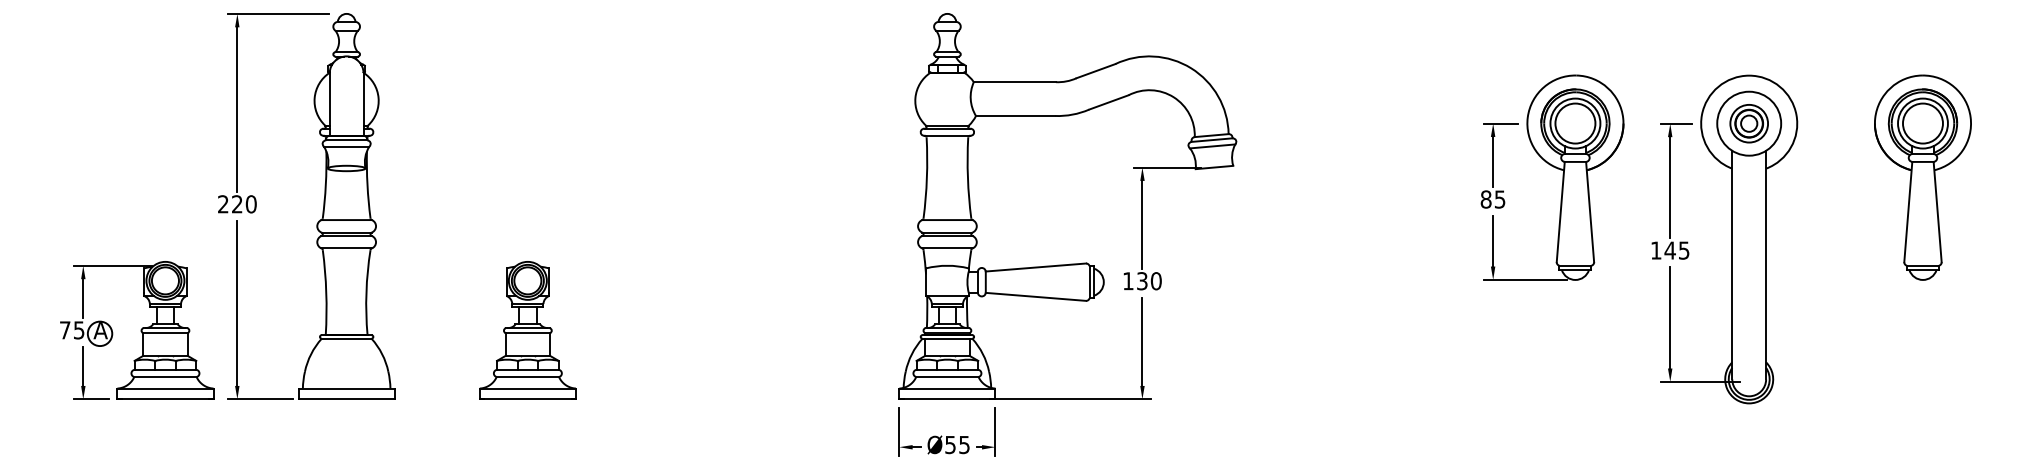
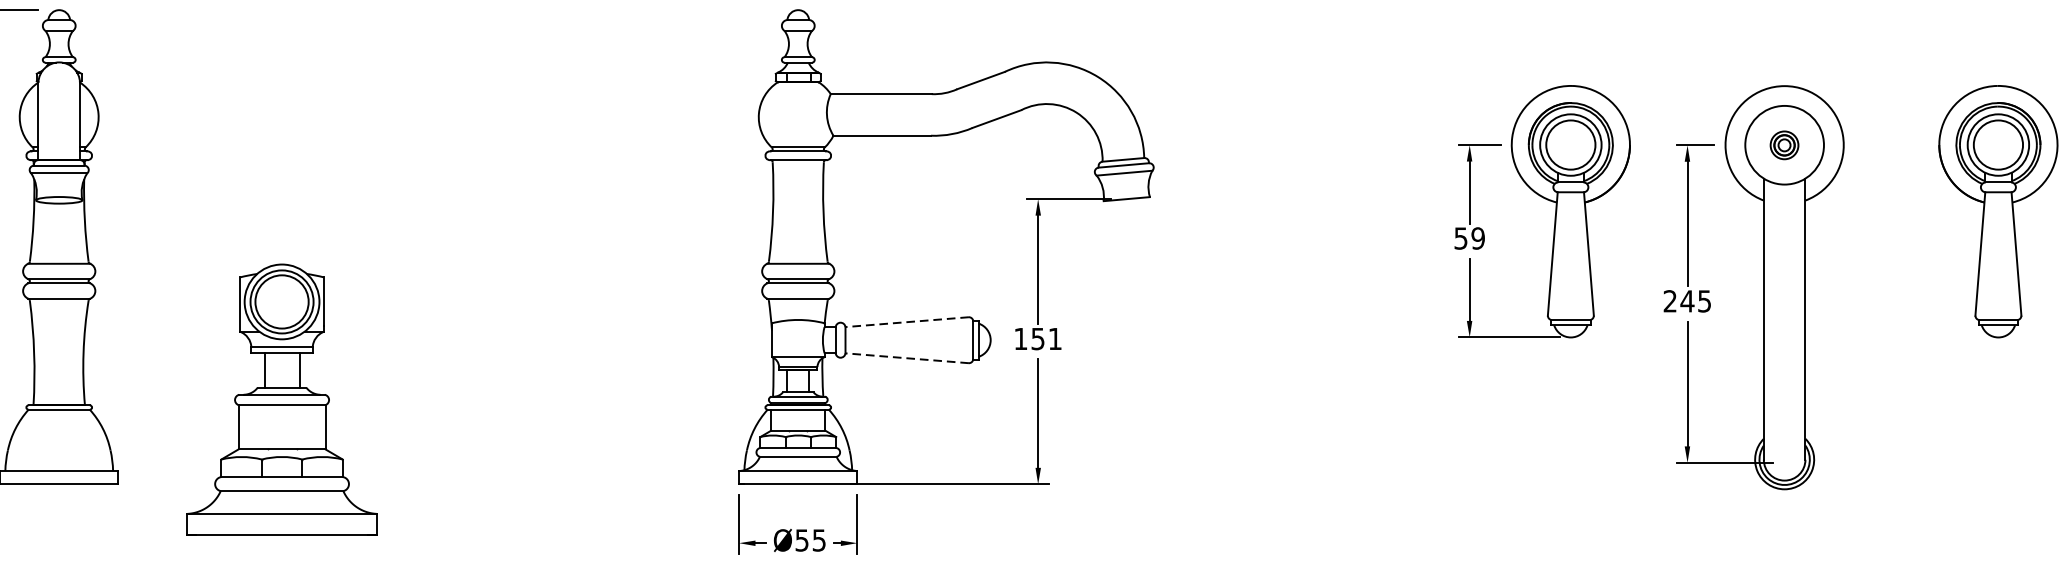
part: (1748, 123) -> (1783, 144), size x0.6
text: (1492, 199) -> (1468, 238), 85 -> 59
text: (1656, 250) -> (1670, 301), 145 -> 245
line: (1035, 267) -> (906, 322), solid -> dashed
text: (1149, 281) -> (1046, 339), 130 -> 151
line: (1035, 296) -> (906, 357), solid -> dashed
part: (527, 330) -> (281, 399), size x1.6

